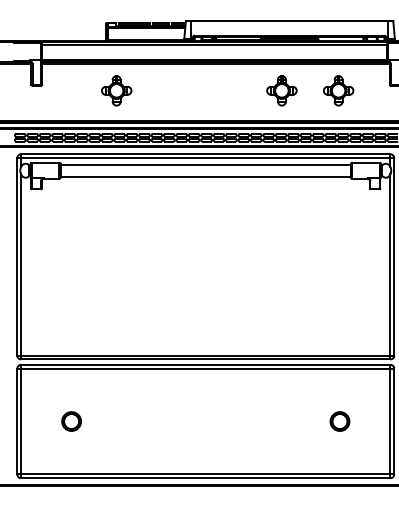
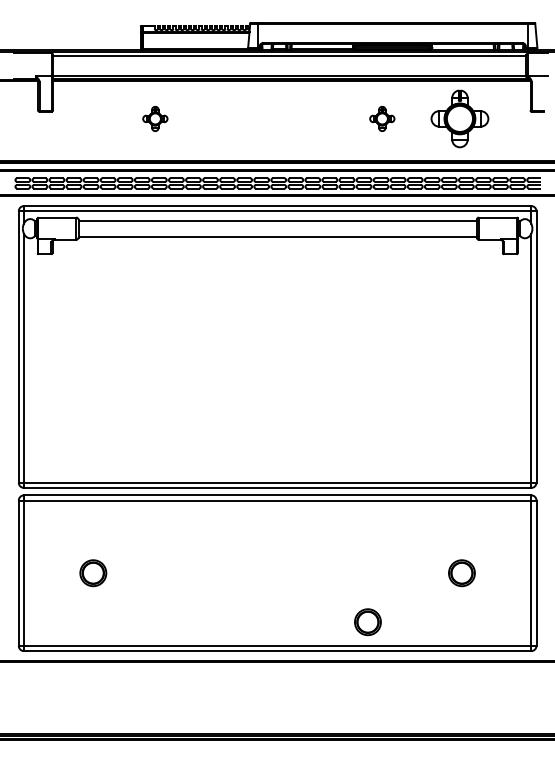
part: (116, 90) -> (155, 118), size x0.6
part: (282, 90) -> (382, 118), size x0.6
part: (338, 90) -> (460, 118), size x1.4
part: (271, 457) -> (367, 622), added

